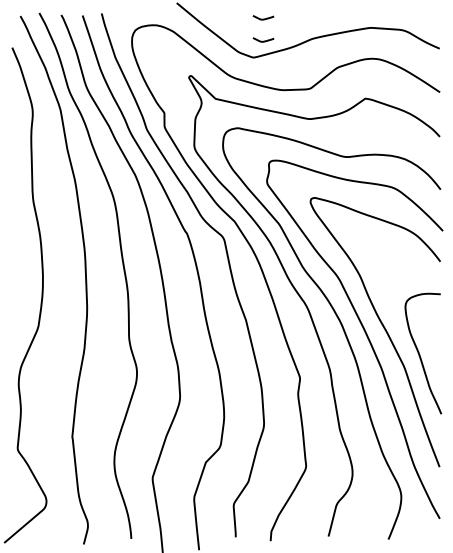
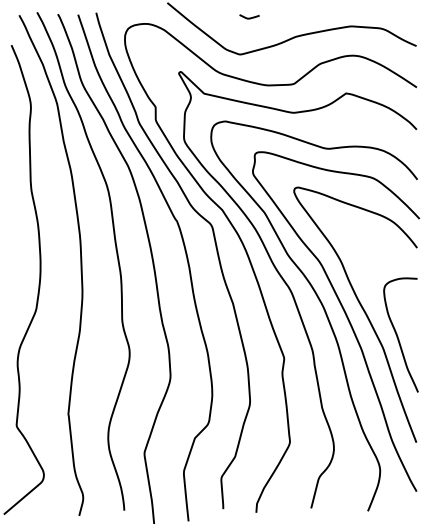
curve: (263, 40) -> (249, 38), removed

